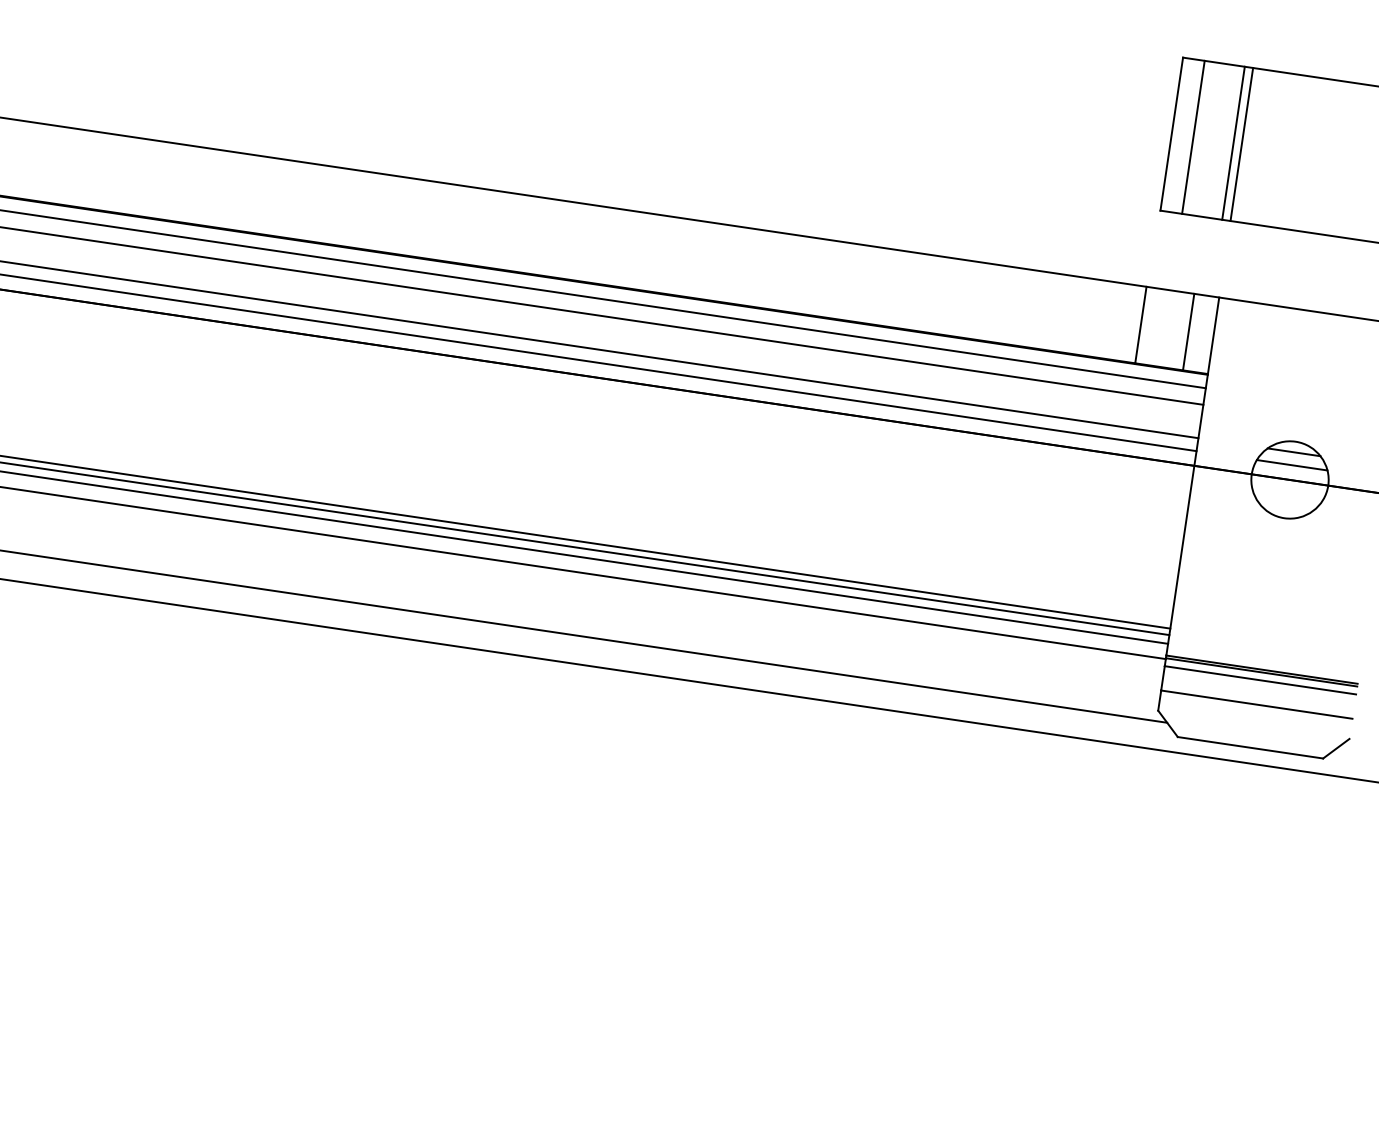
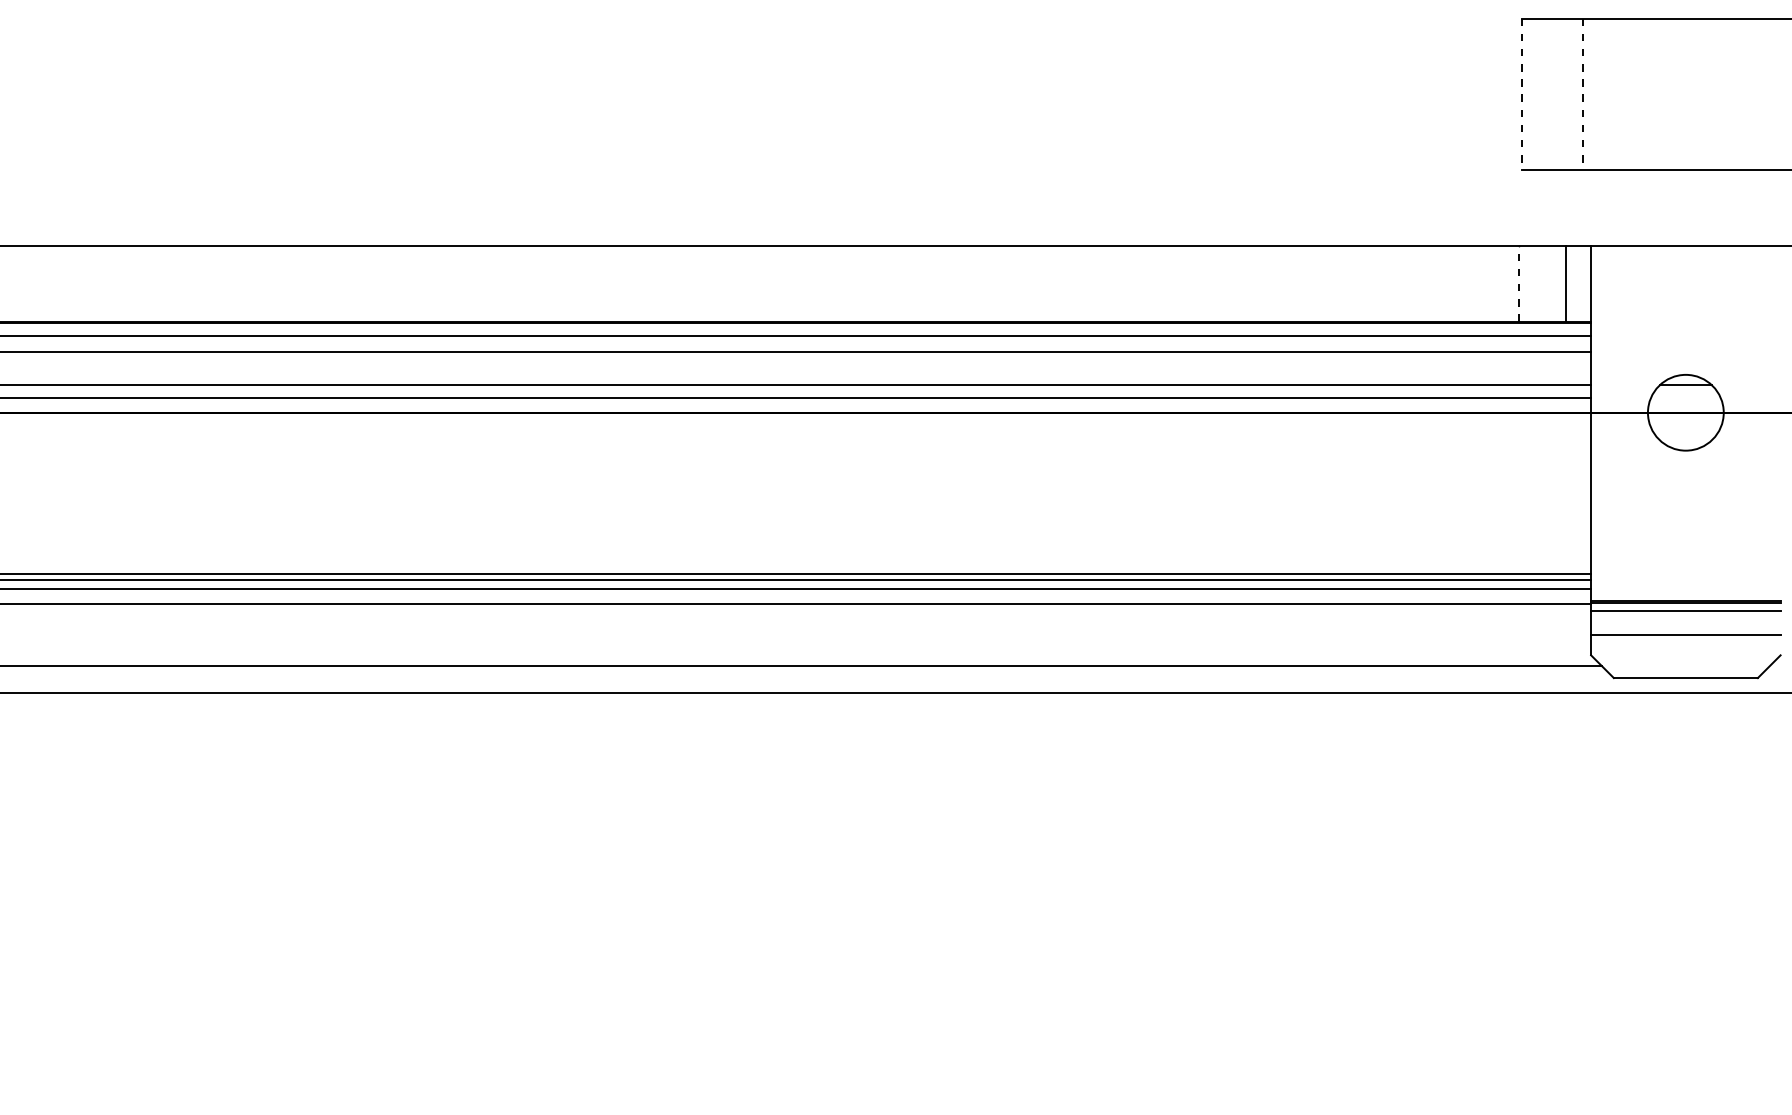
line: (1171, 134) -> (1521, 94), solid -> dashed
line: (1193, 137) -> (1543, 94), removed
line: (1233, 143) -> (1582, 94), solid -> dashed
line: (1242, 144) -> (1591, 94), removed
line: (1141, 324) -> (1519, 283), solid -> dashed
line: (1291, 465) -> (1685, 398), removed

